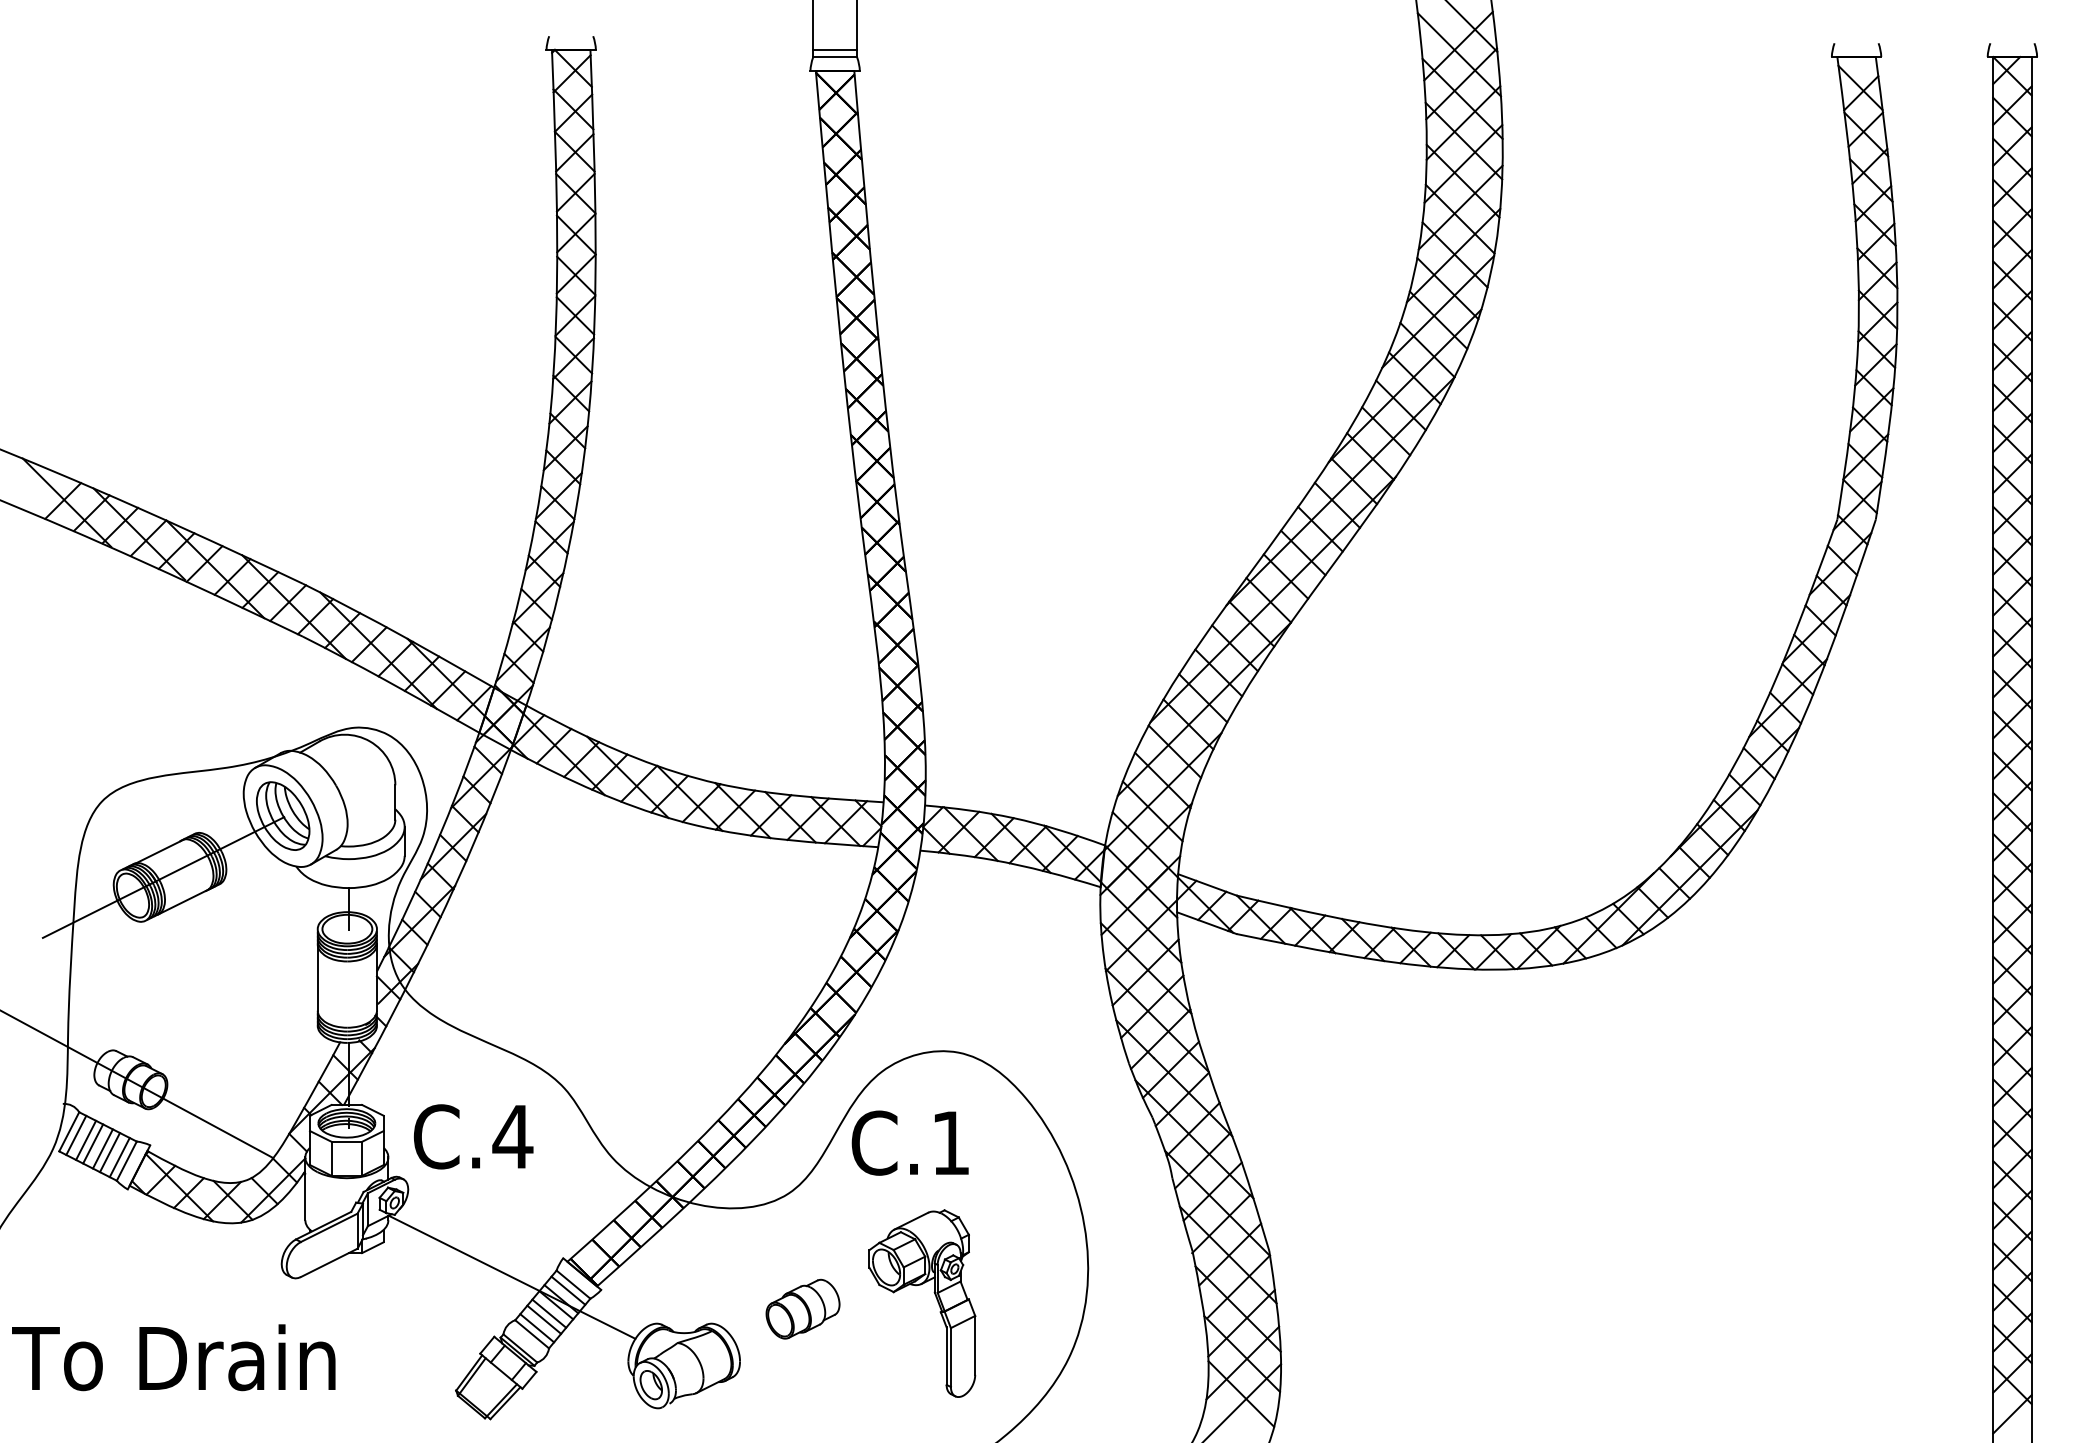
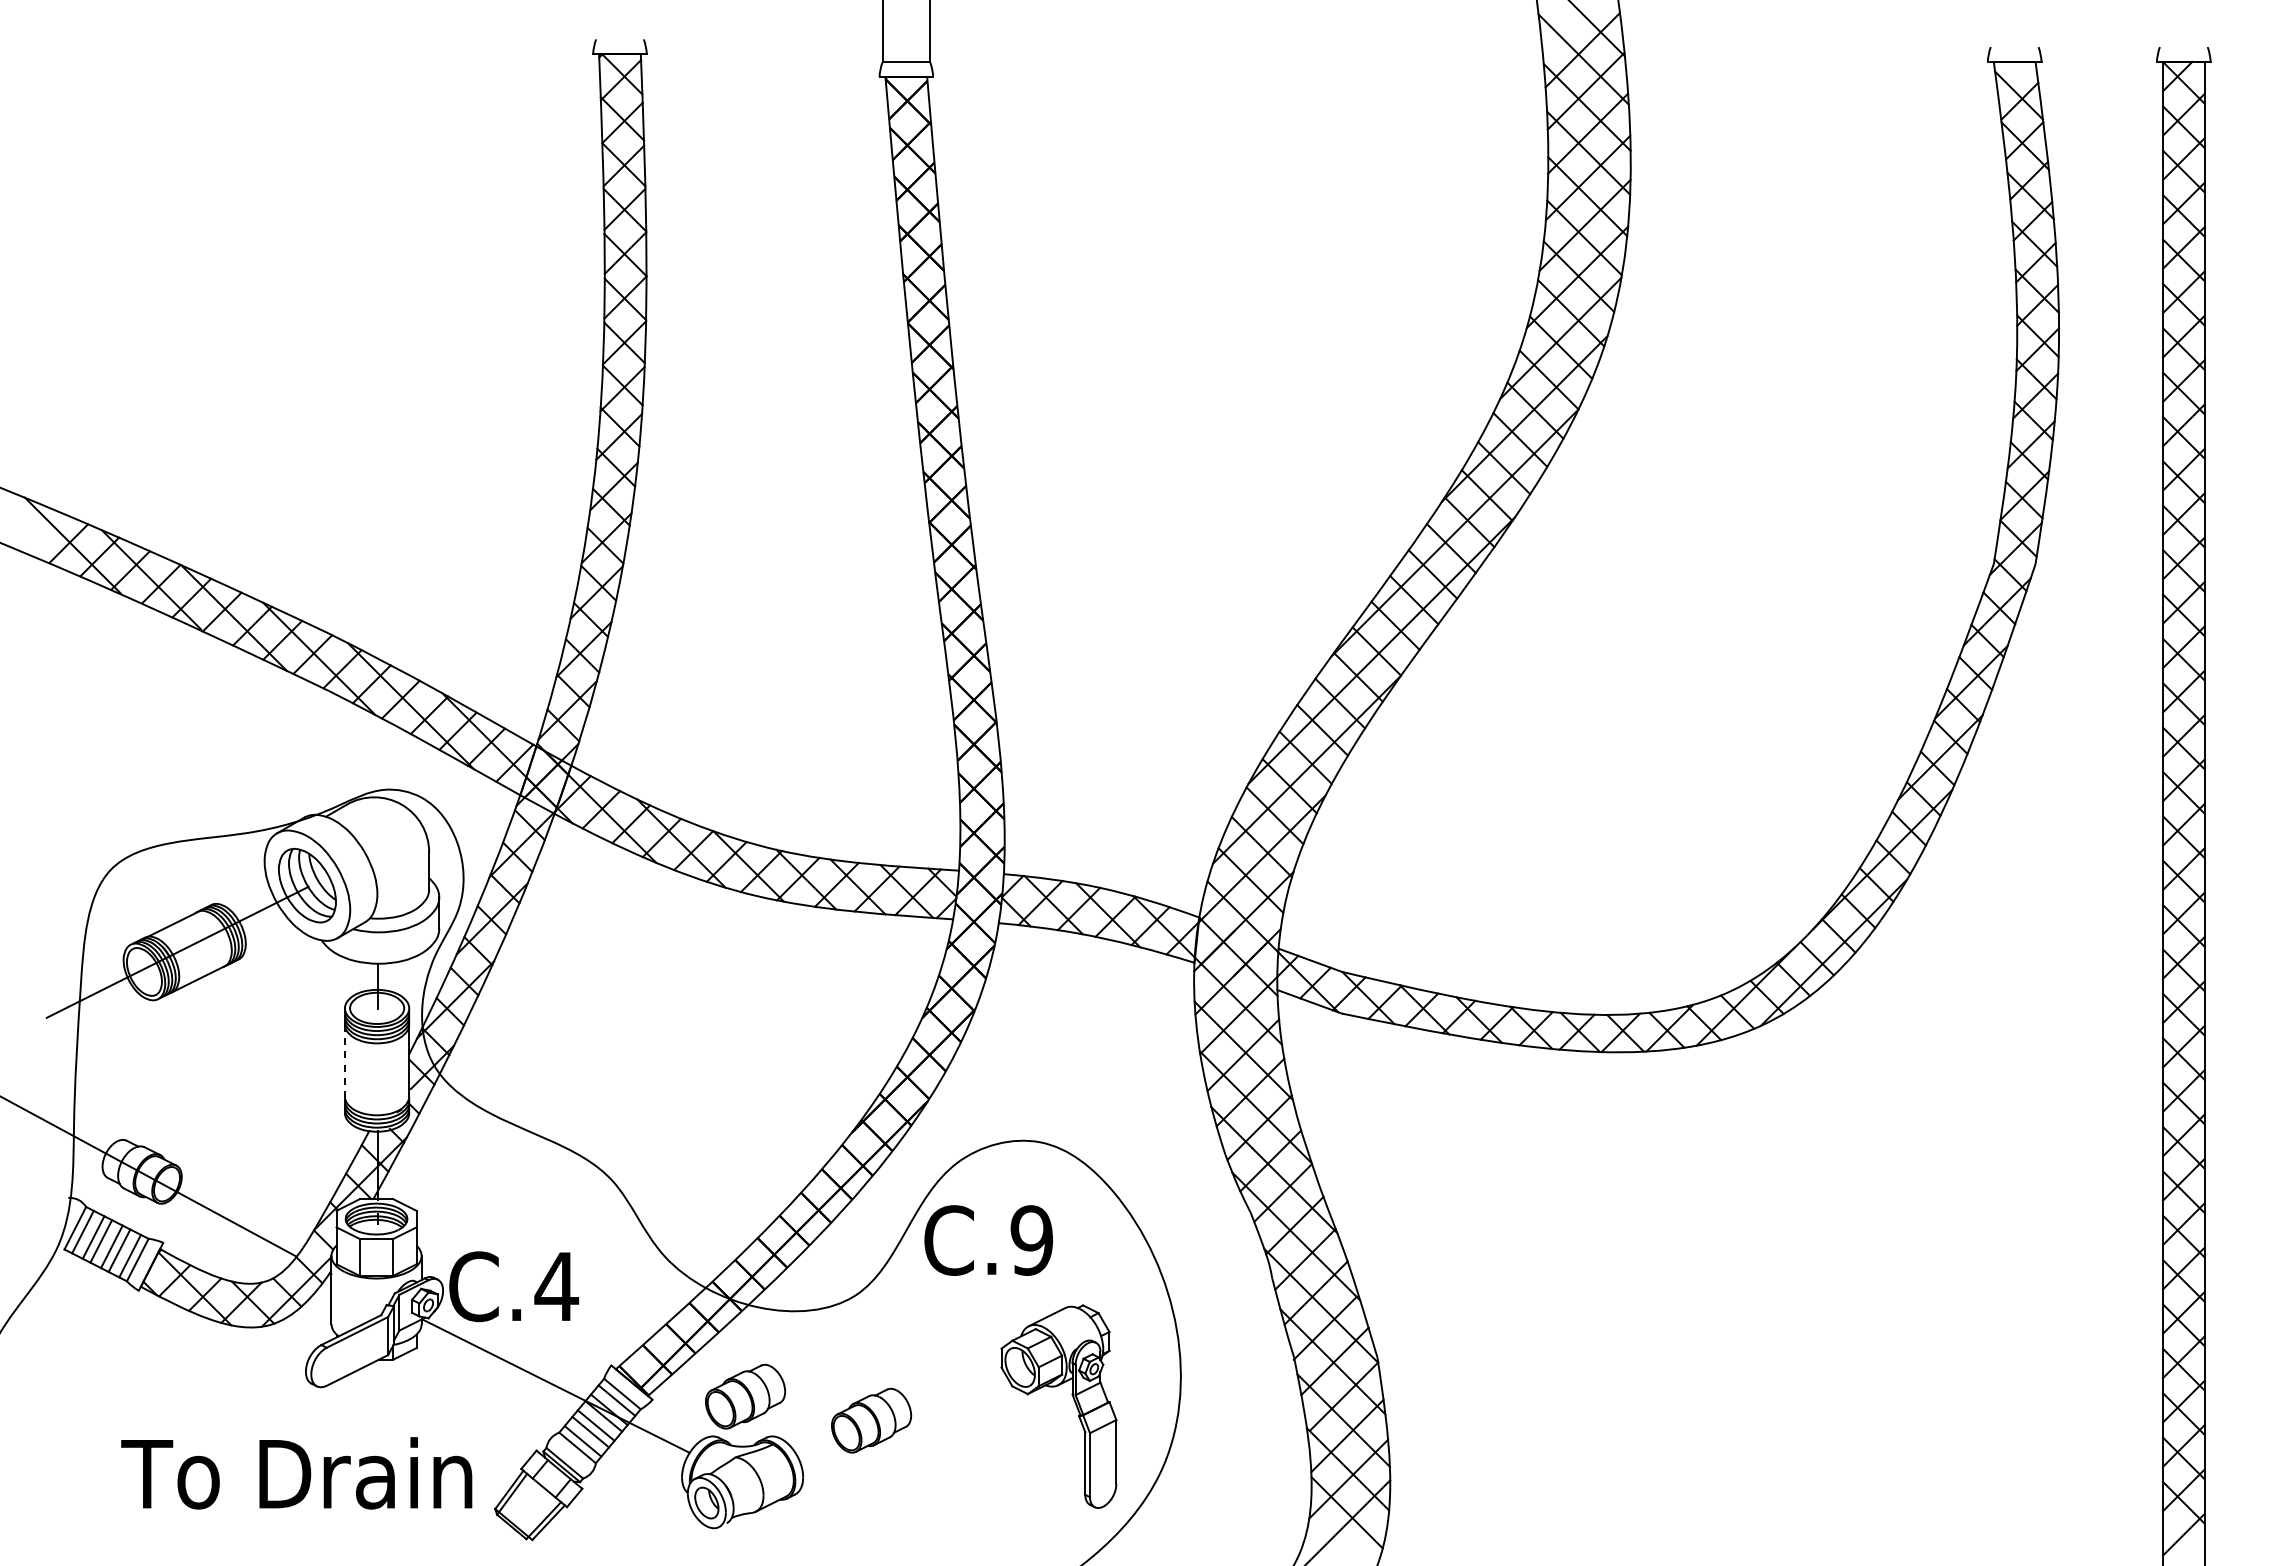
line: (835, 49) -> (906, 53), removed
line: (317, 977) -> (344, 1060), solid -> dashed
text: (473, 1136) -> (513, 1286), moved
text: (950, 1143) -> (1031, 1240), C.1 -> C.9
part: (686, 1286) -> (745, 1396), added
part: (935, 1297) -> (1073, 1400), moved
text: (173, 1357) -> (296, 1473), moved

